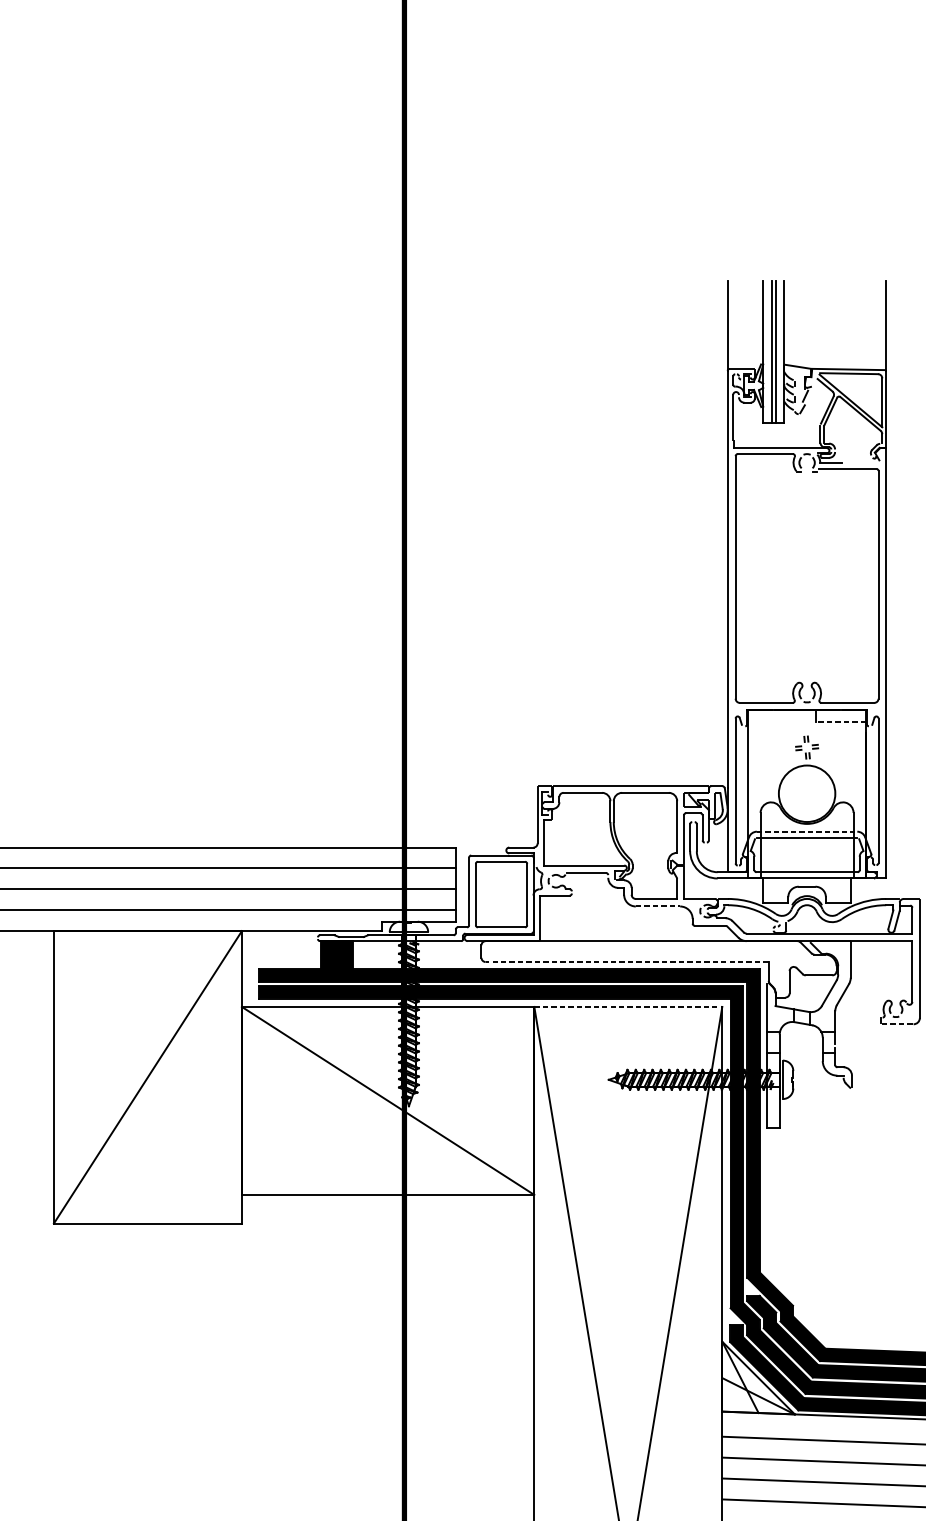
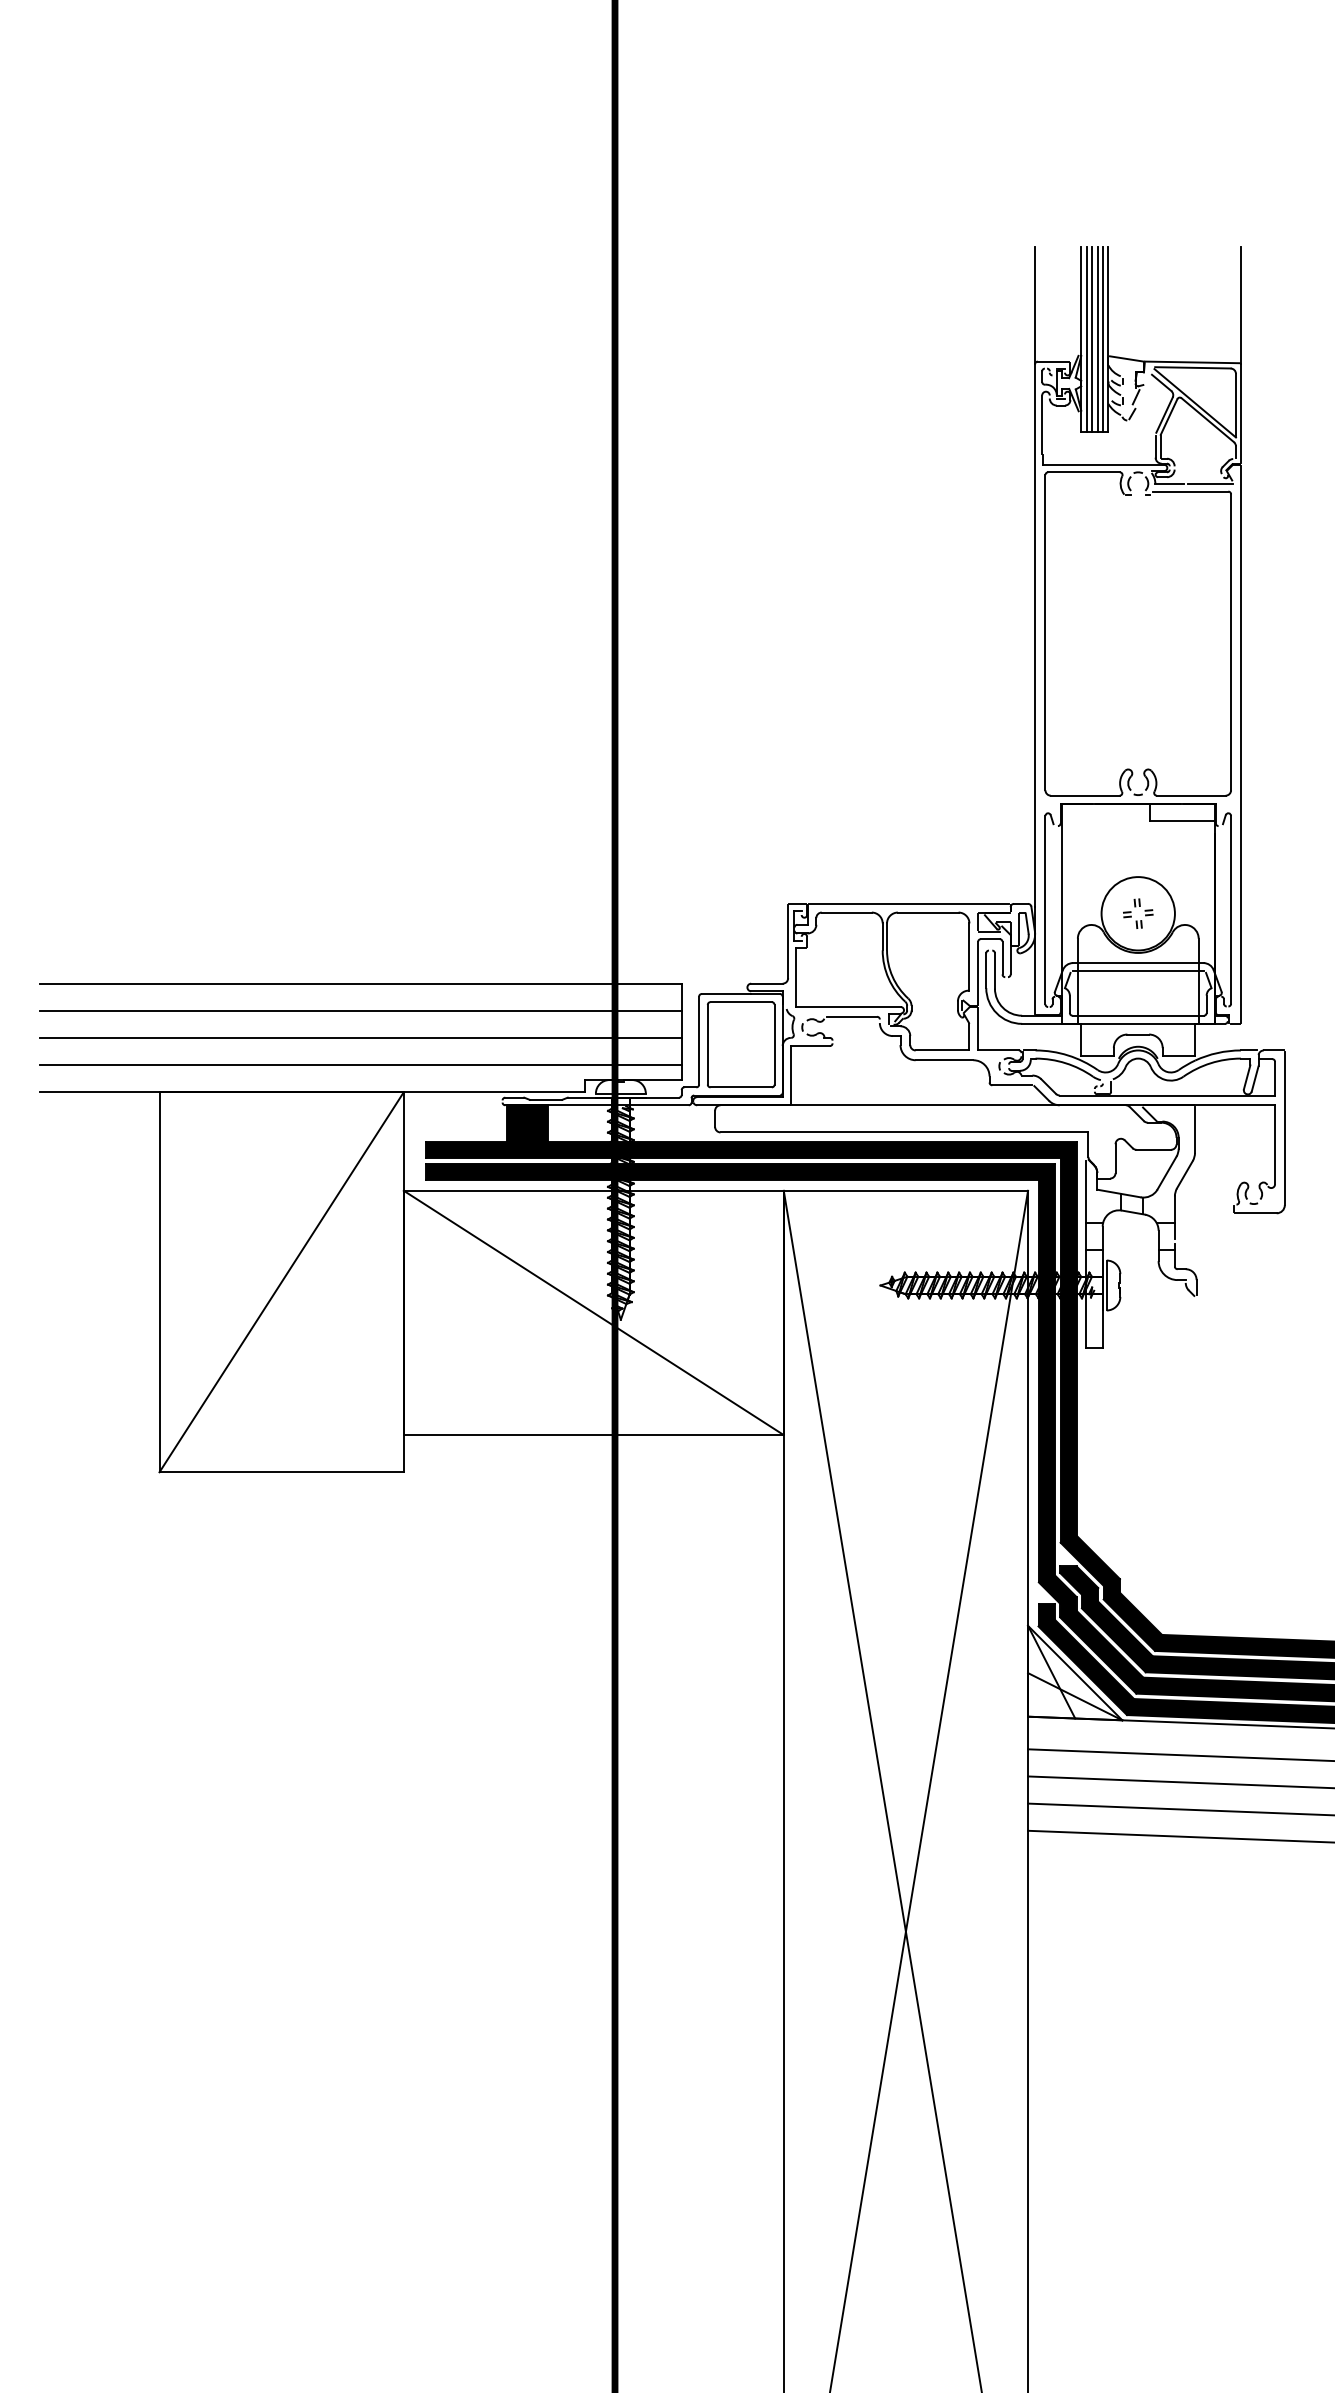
line: (767, 351) -> (1086, 339), added
line: (779, 351) -> (1102, 339), added
line: (862, 463) -> (1210, 484), added
line: (841, 722) -> (1182, 820), dashed -> solid
part: (811, 745) -> (1144, 911), moved
line: (807, 832) -> (1138, 963), dashed -> solid
line: (657, 906) -> (944, 1060), dashed -> solid
line: (627, 962) -> (904, 1132), dashed -> solid
line: (628, 1006) -> (906, 1190), dashed -> solid
line: (898, 1024) -> (1256, 1213), dashed -> solid

